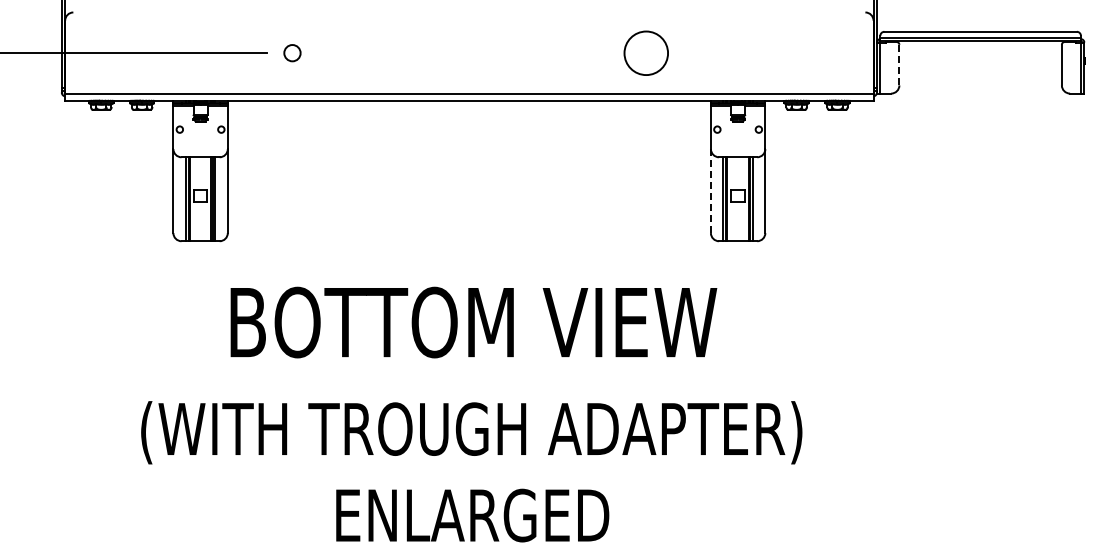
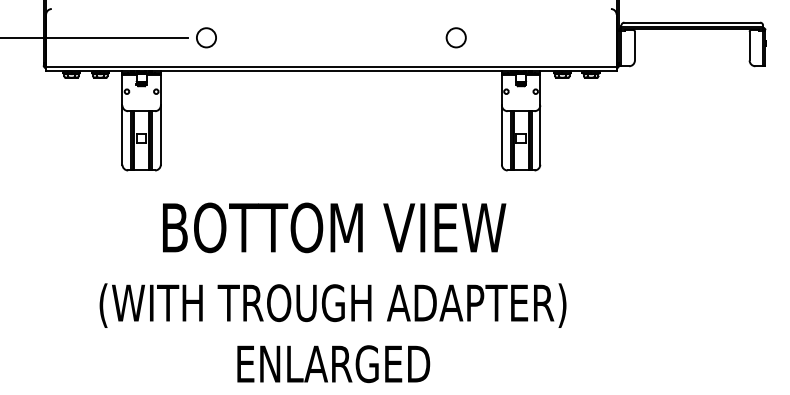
circle: (292, 52) -> (206, 37), size x1.67
circle: (645, 52) -> (455, 37), size x0.62
line: (899, 64) -> (635, 45), dashed -> solid
line: (710, 191) -> (501, 135), dashed -> solid

